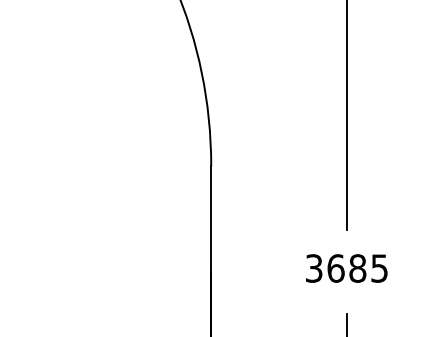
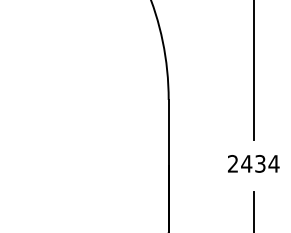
text: (346, 267) -> (253, 163), 3685 -> 2434

